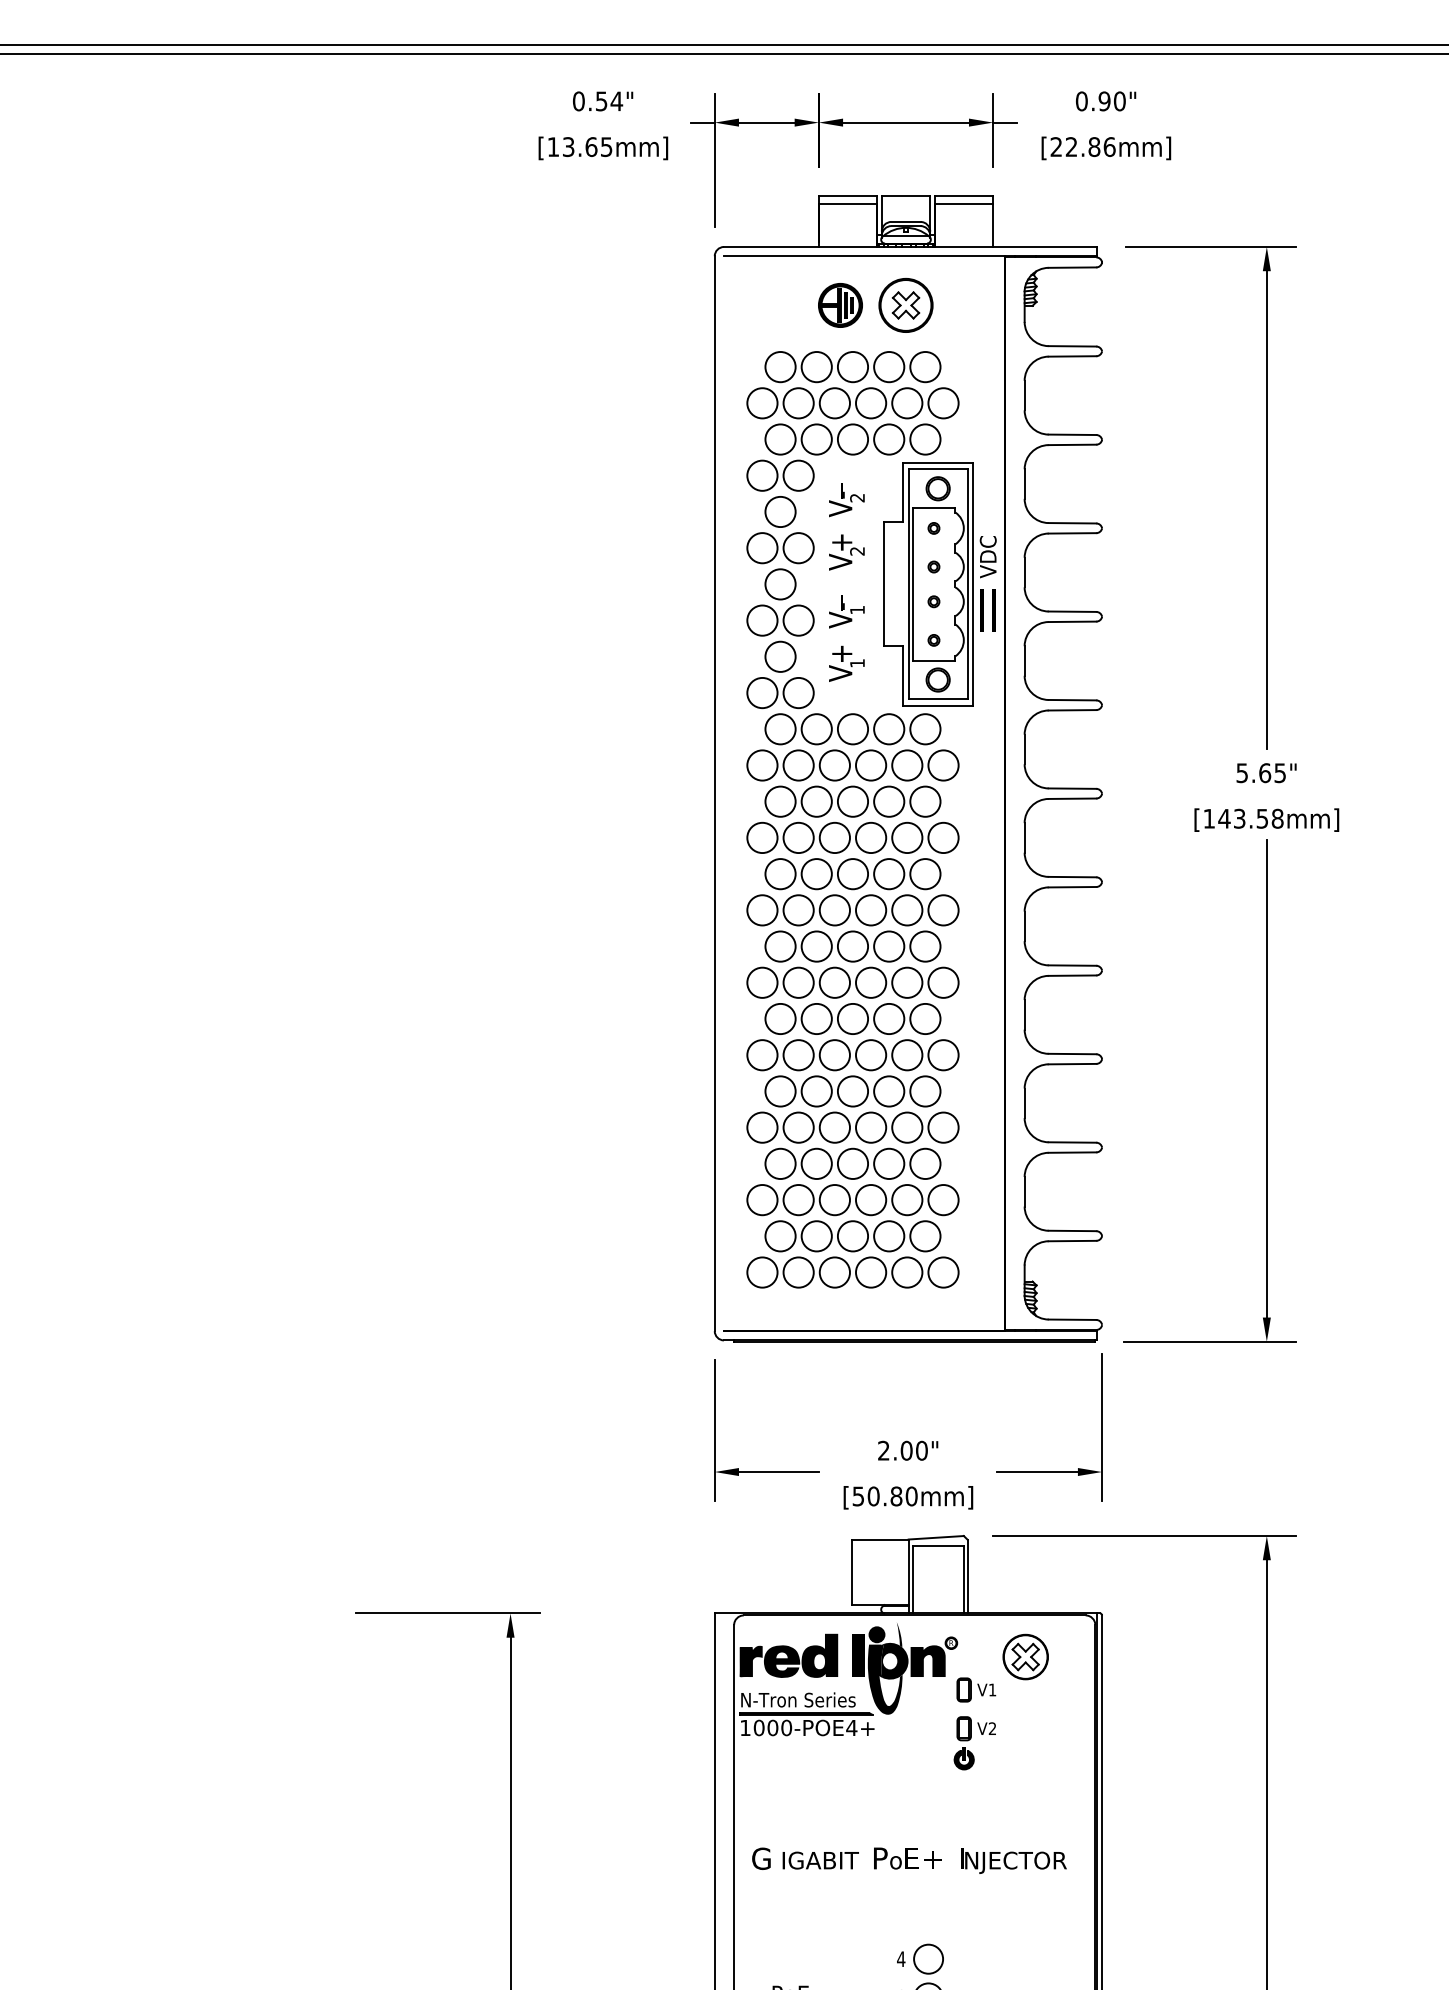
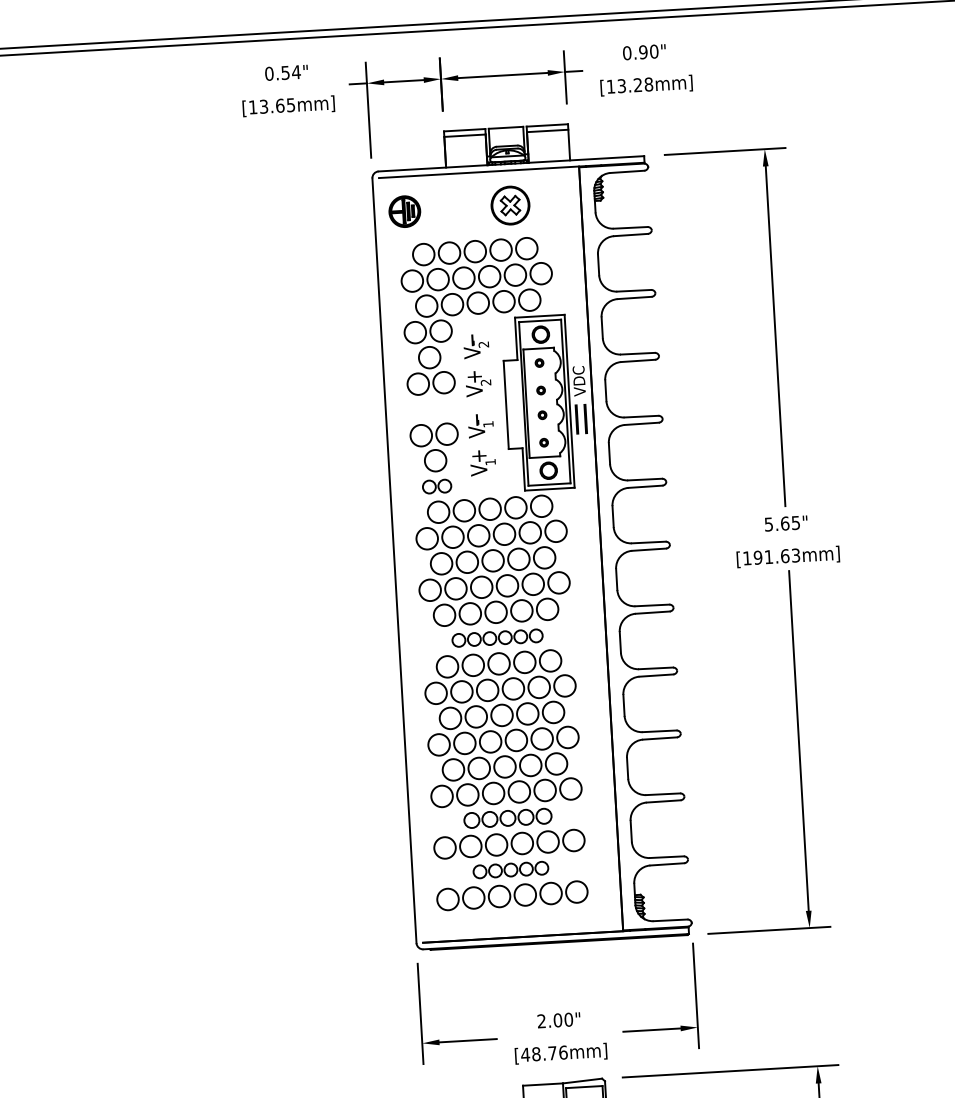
text: (1082, 147) -> (629, 85), [22.86mm] -> [13.28mm]
part: (840, 305) -> (404, 211), moved
circle: (780, 584) -> (432, 409), removed
part: (780, 693) -> (437, 486), size x0.6
text: (1250, 818) -> (776, 556), [143.58mm] -> [191.63mm]
part: (852, 910) -> (497, 638), size x0.6
part: (852, 1163) -> (507, 818), size x0.7
part: (852, 1236) -> (510, 870), size x0.6
text: (884, 1496) -> (544, 1053), [50.80mm] -> [48.76mm]

